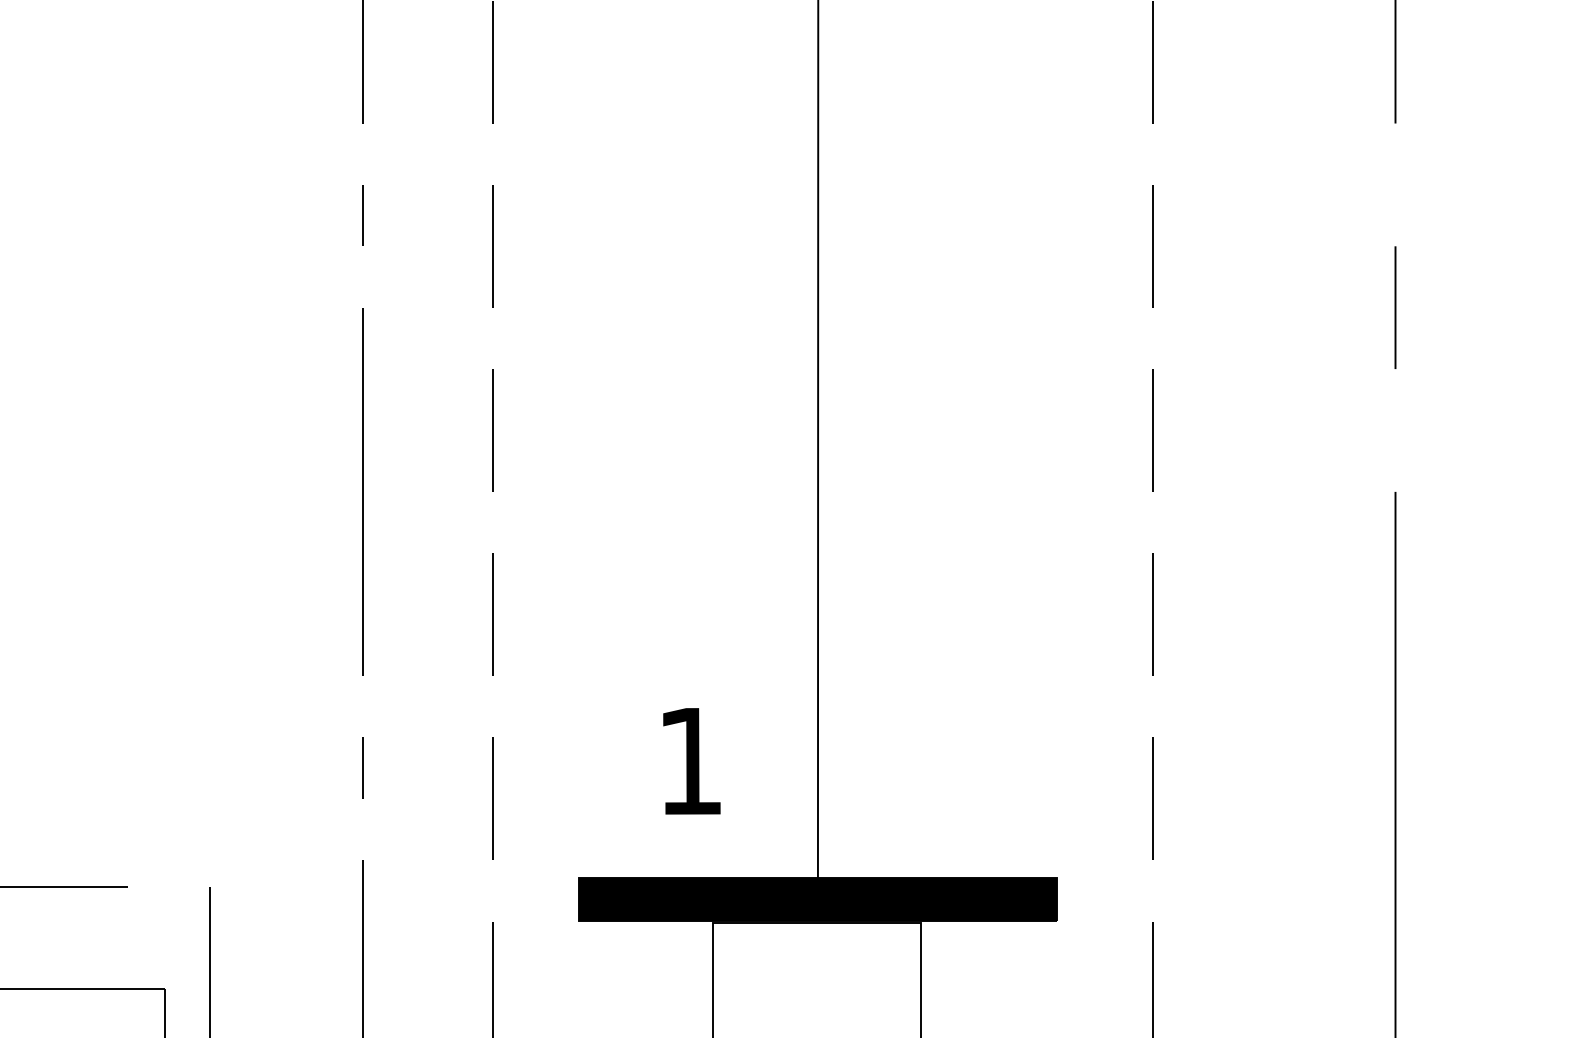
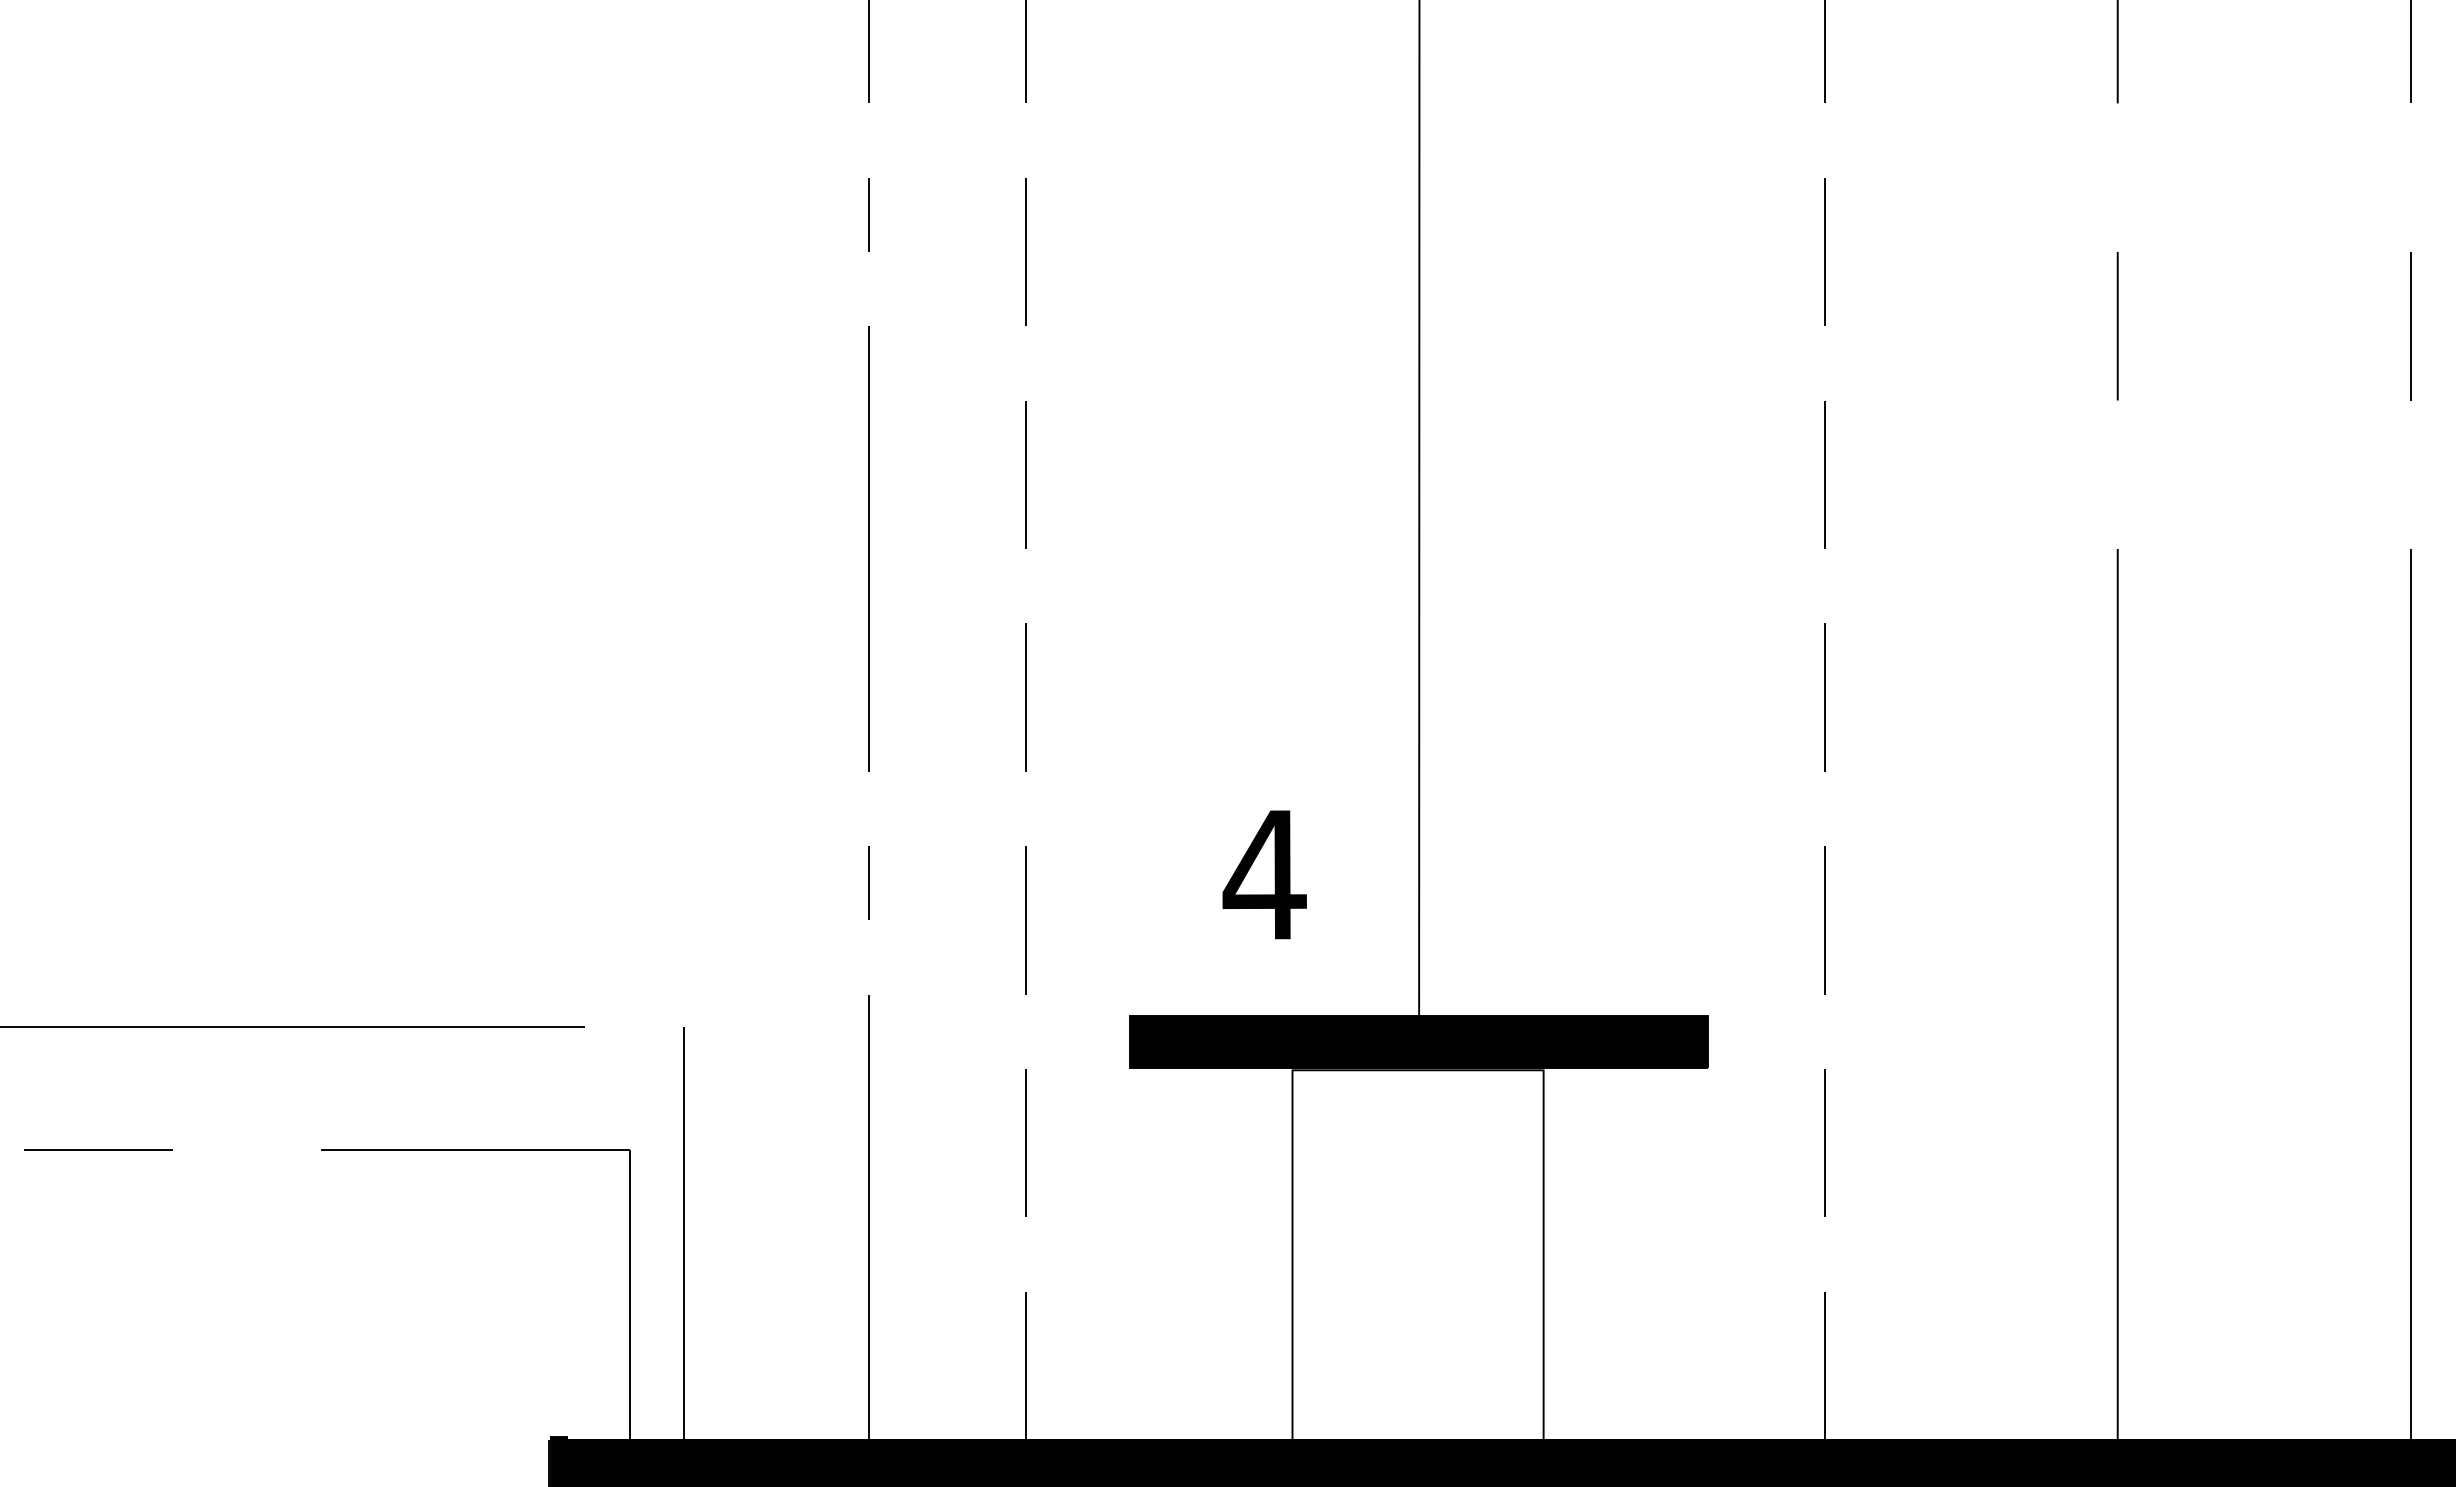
text: (690, 760) -> (1264, 874), 1 -> 4

